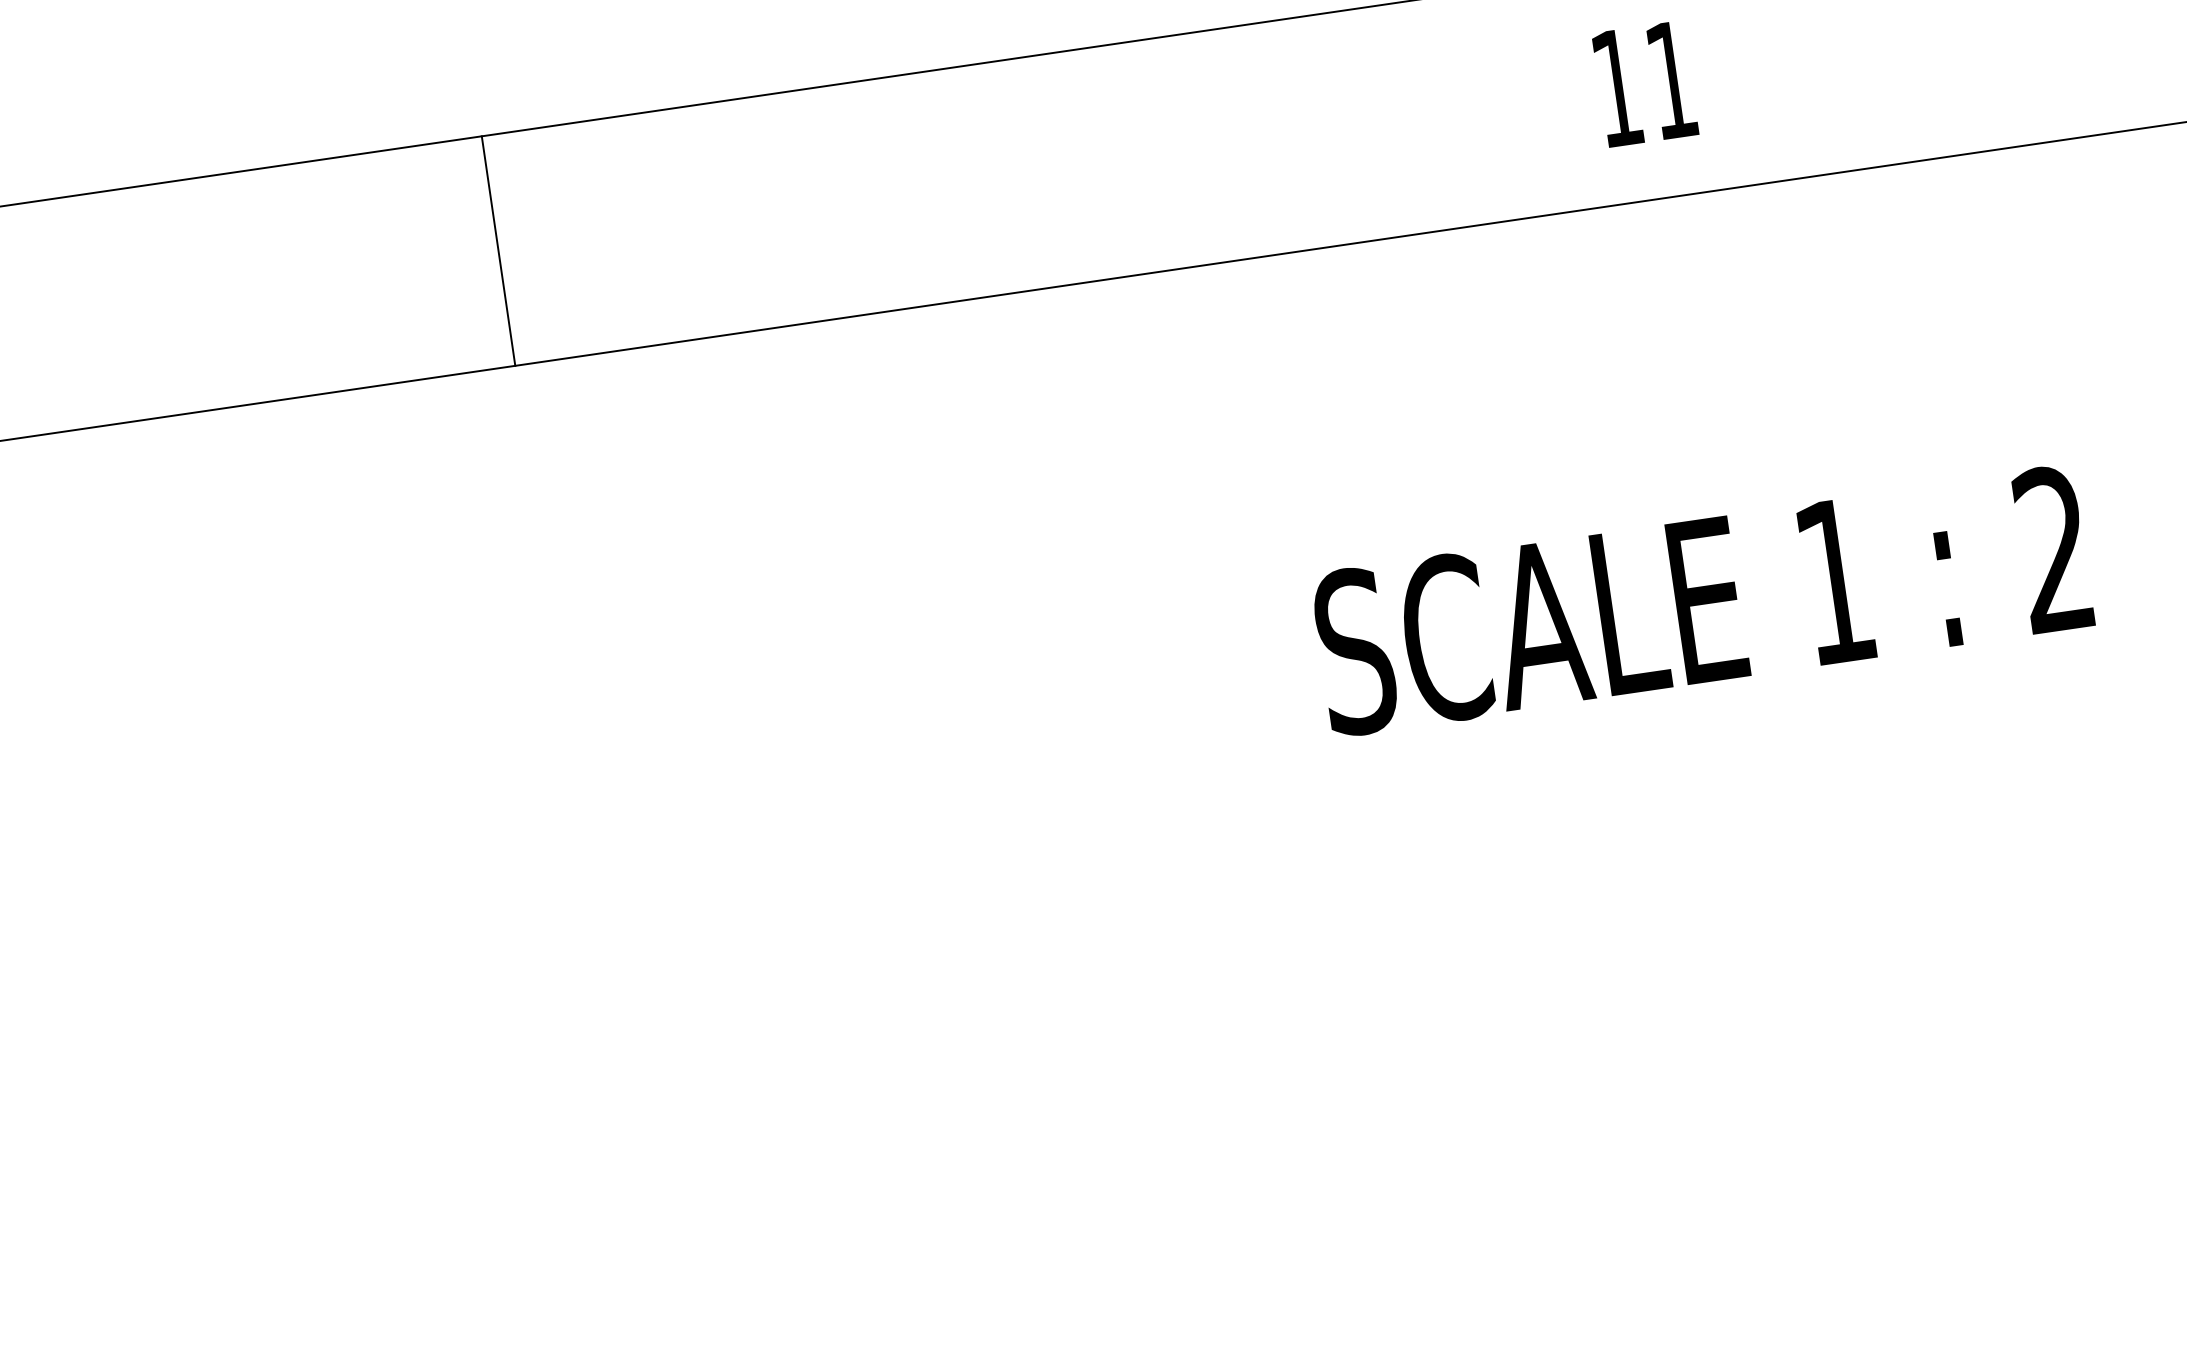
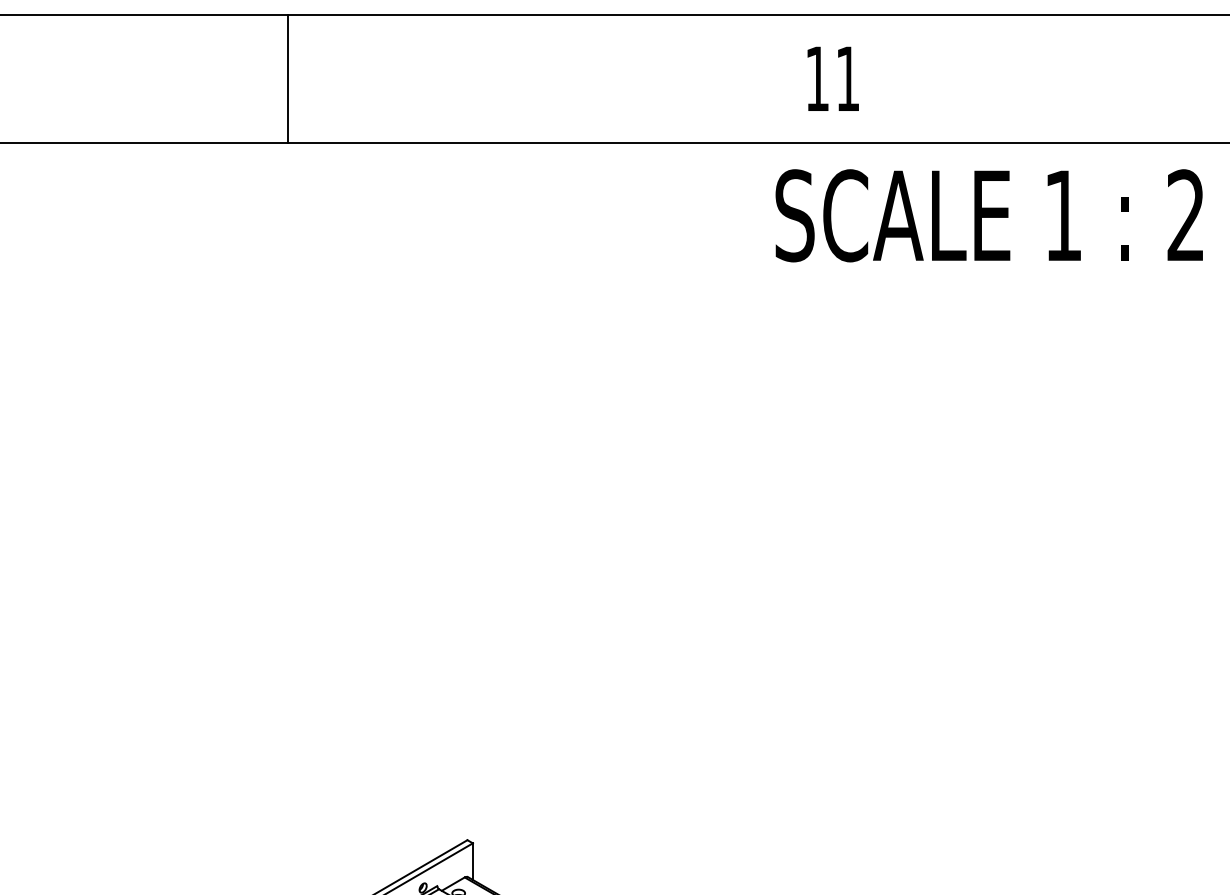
text: (1643, 83) -> (832, 78), moved
line: (498, 250) -> (288, 78), moved
text: (1701, 600) -> (988, 215), moved

